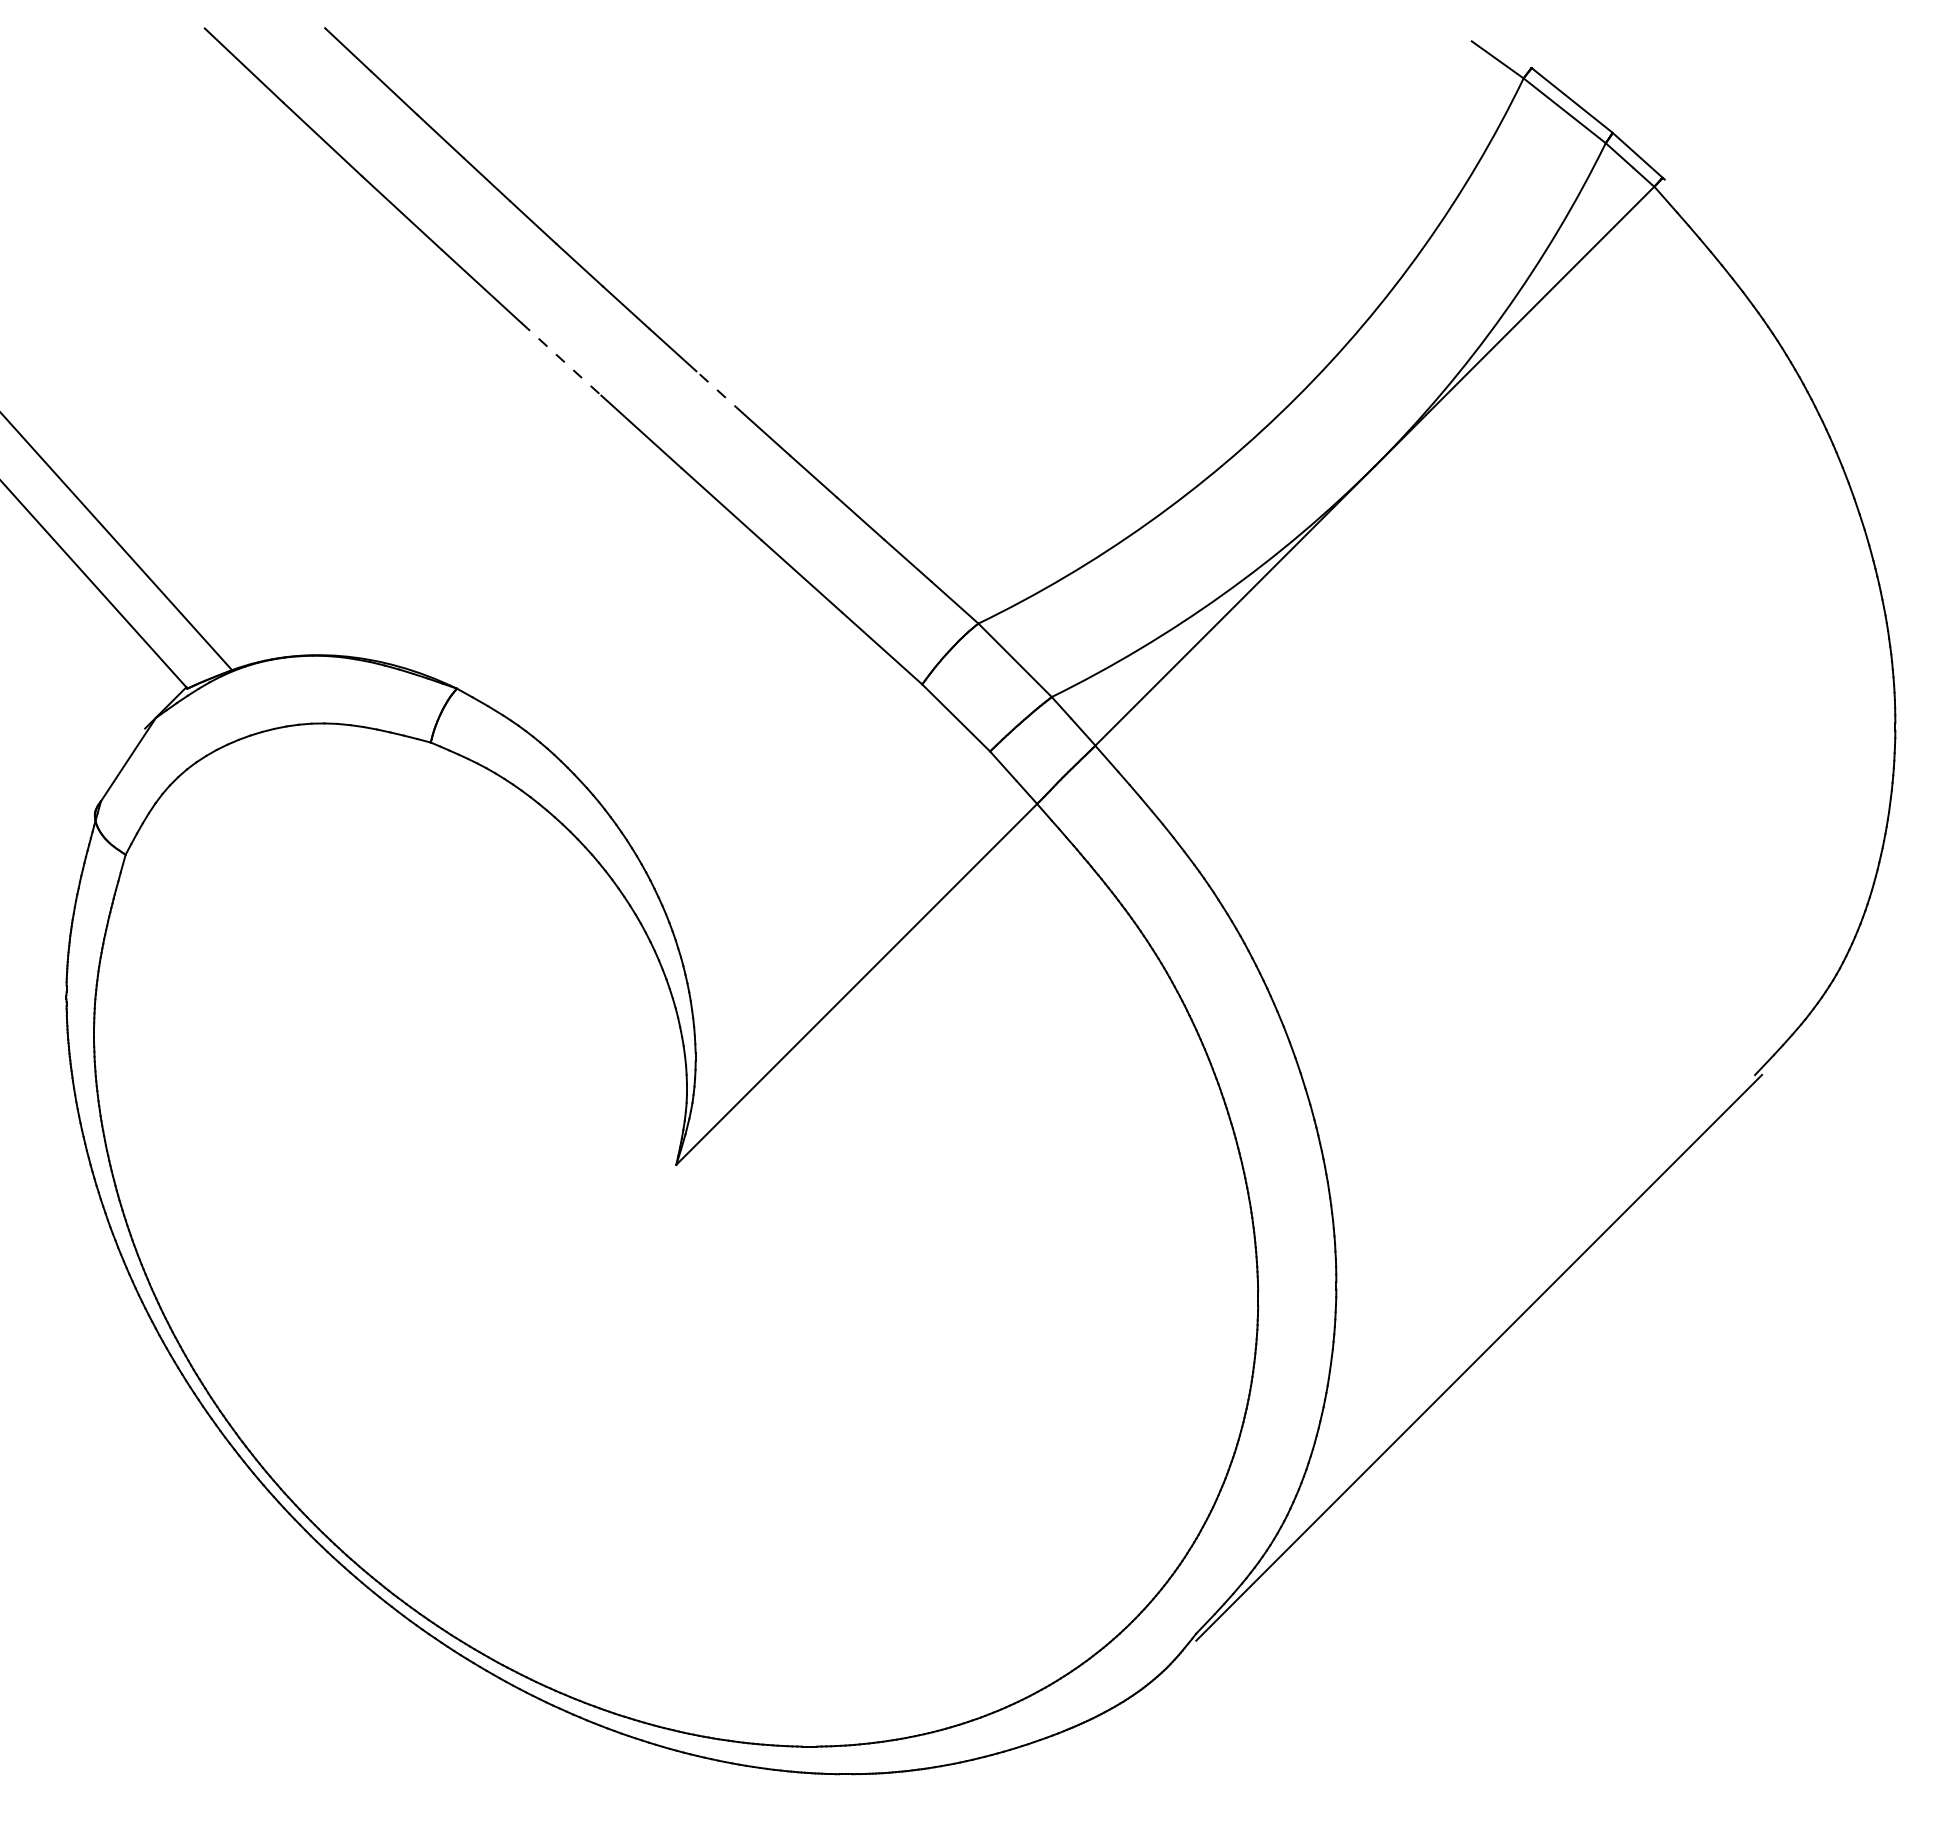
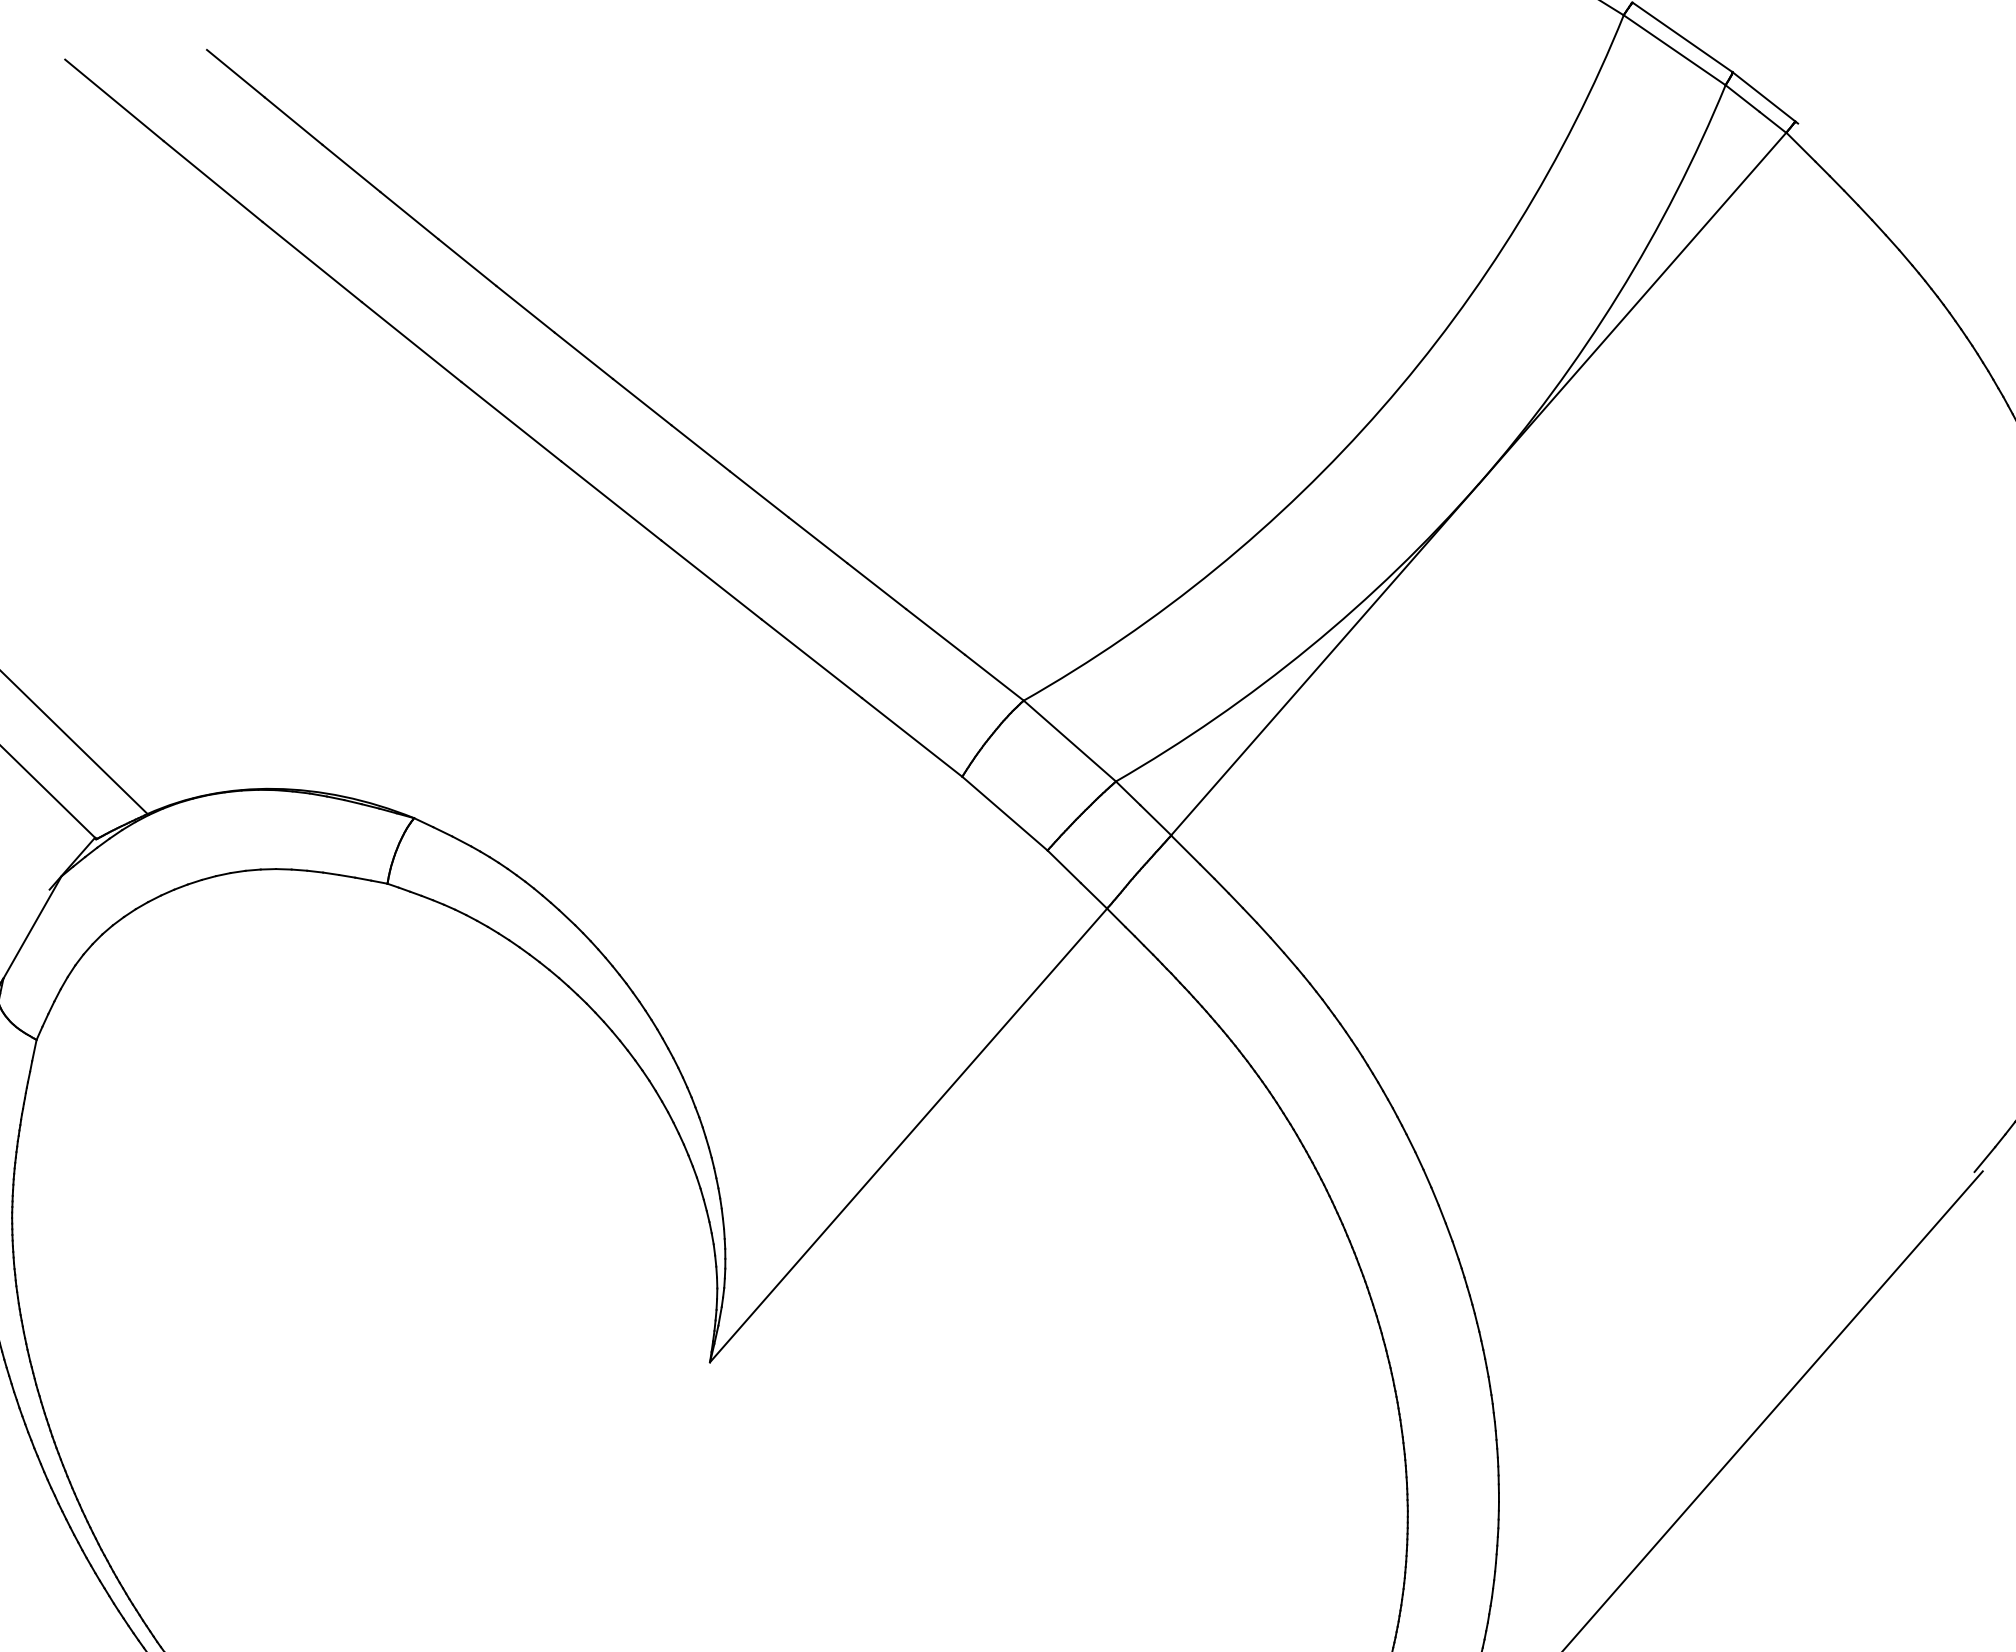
line: (561, 359) -> (511, 421), dashed -> solid
line: (719, 392) -> (700, 448), dashed -> solid

